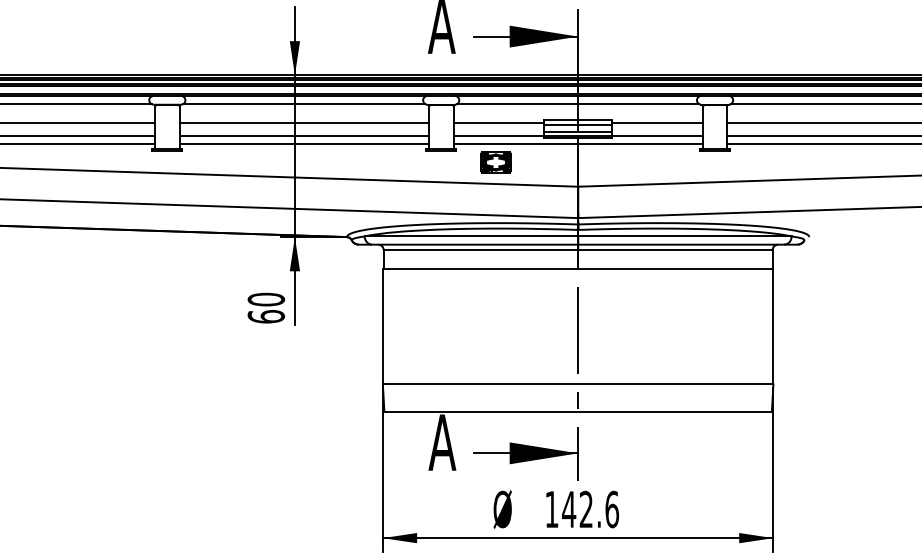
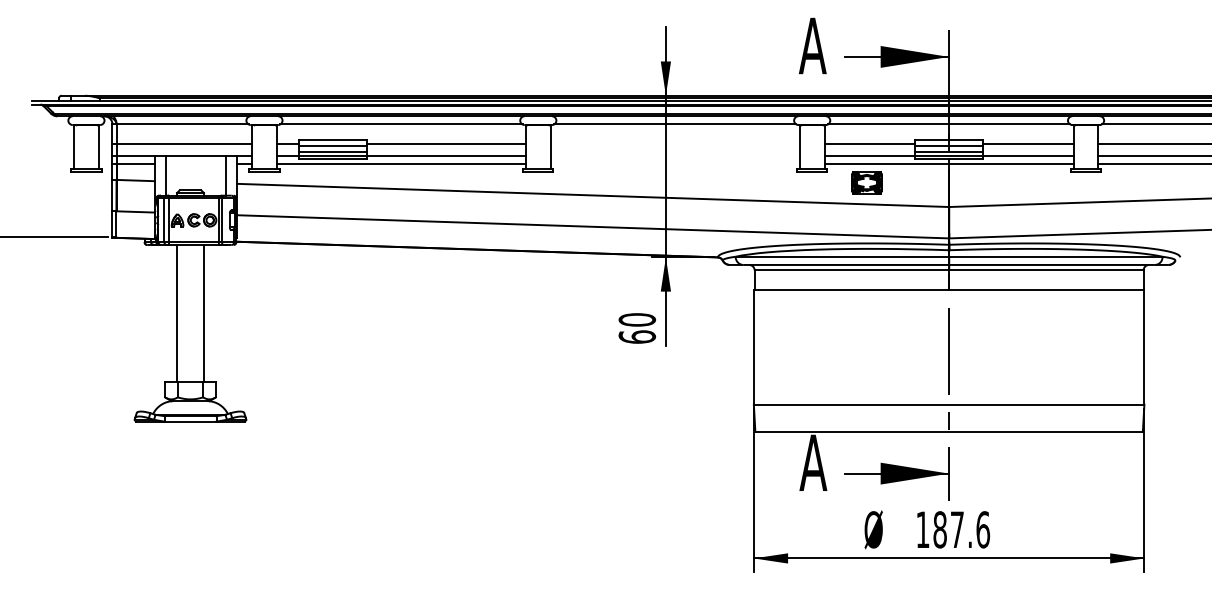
line: (303, 123) -> (674, 143), removed
line: (303, 135) -> (674, 155), removed
line: (303, 144) -> (674, 164), removed
text: (577, 509) -> (948, 529), 142.6 -> 187.6

